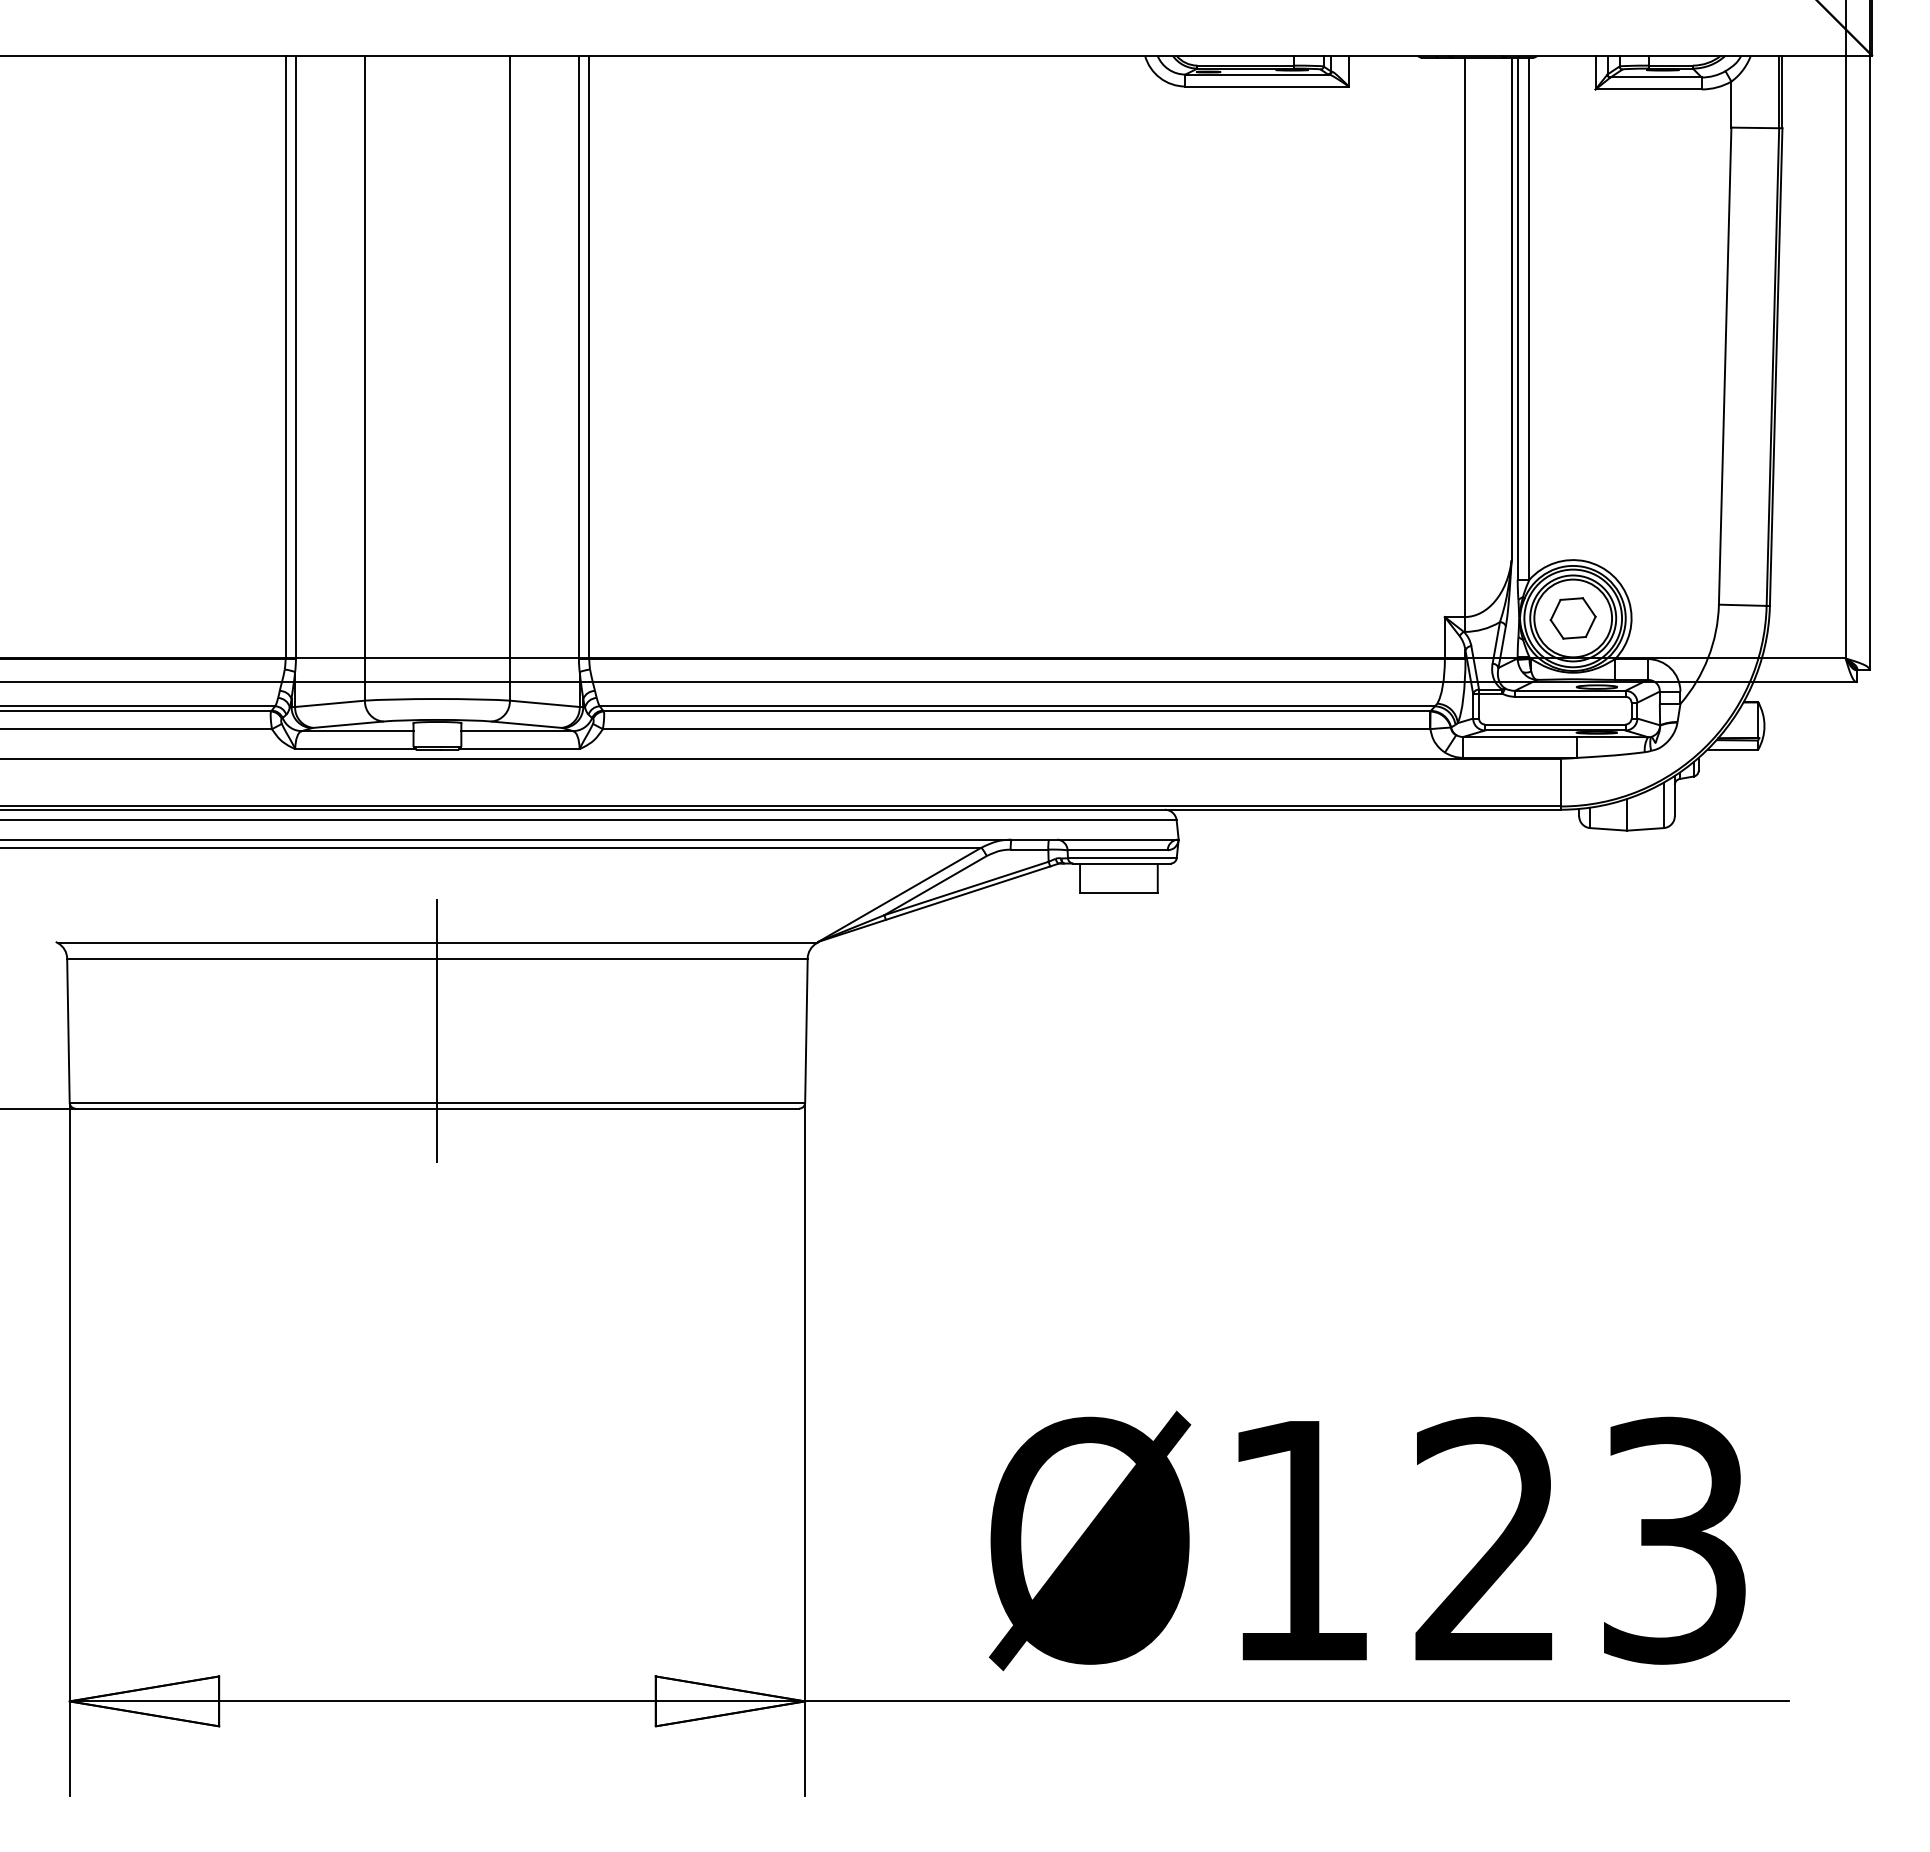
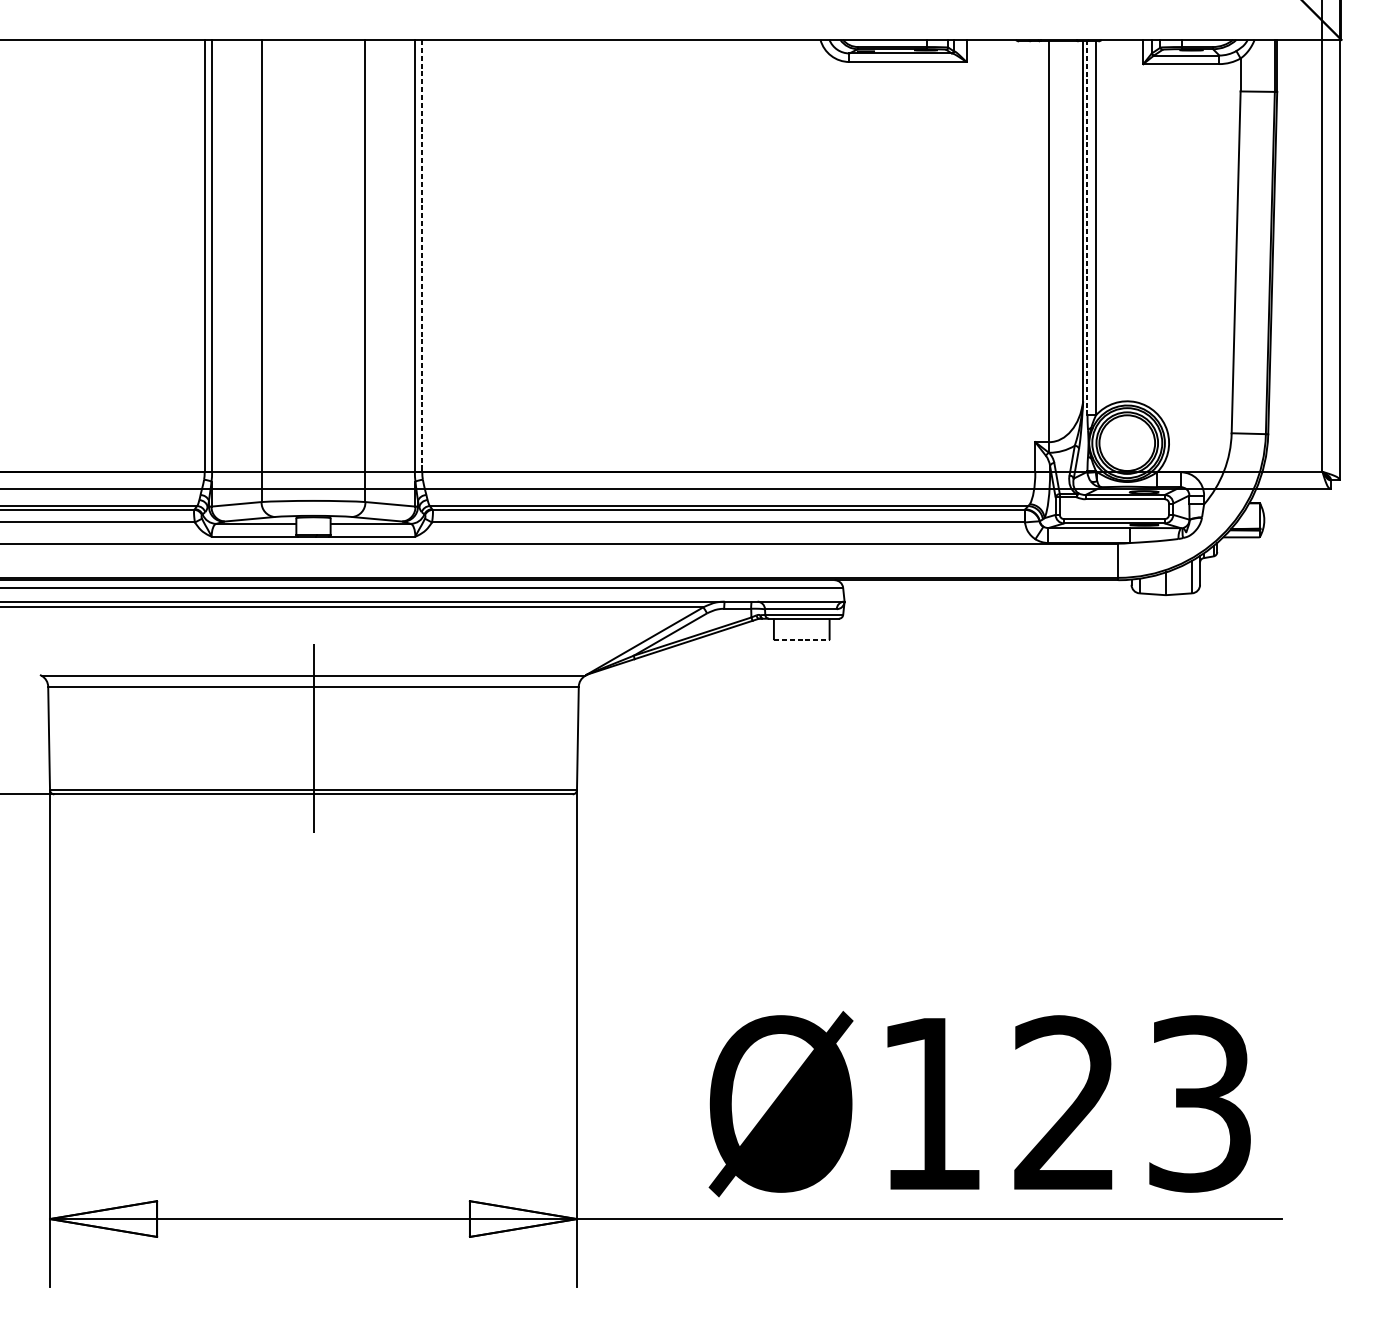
line: (1517, 318) -> (1087, 228), solid -> dashed
line: (589, 357) -> (422, 256), solid -> dashed
part: (1572, 618) -> (1126, 443), removed
line: (1118, 893) -> (801, 640), solid -> dashed

